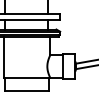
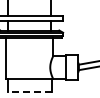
line: (26, 90) -> (29, 91), solid -> dashed

